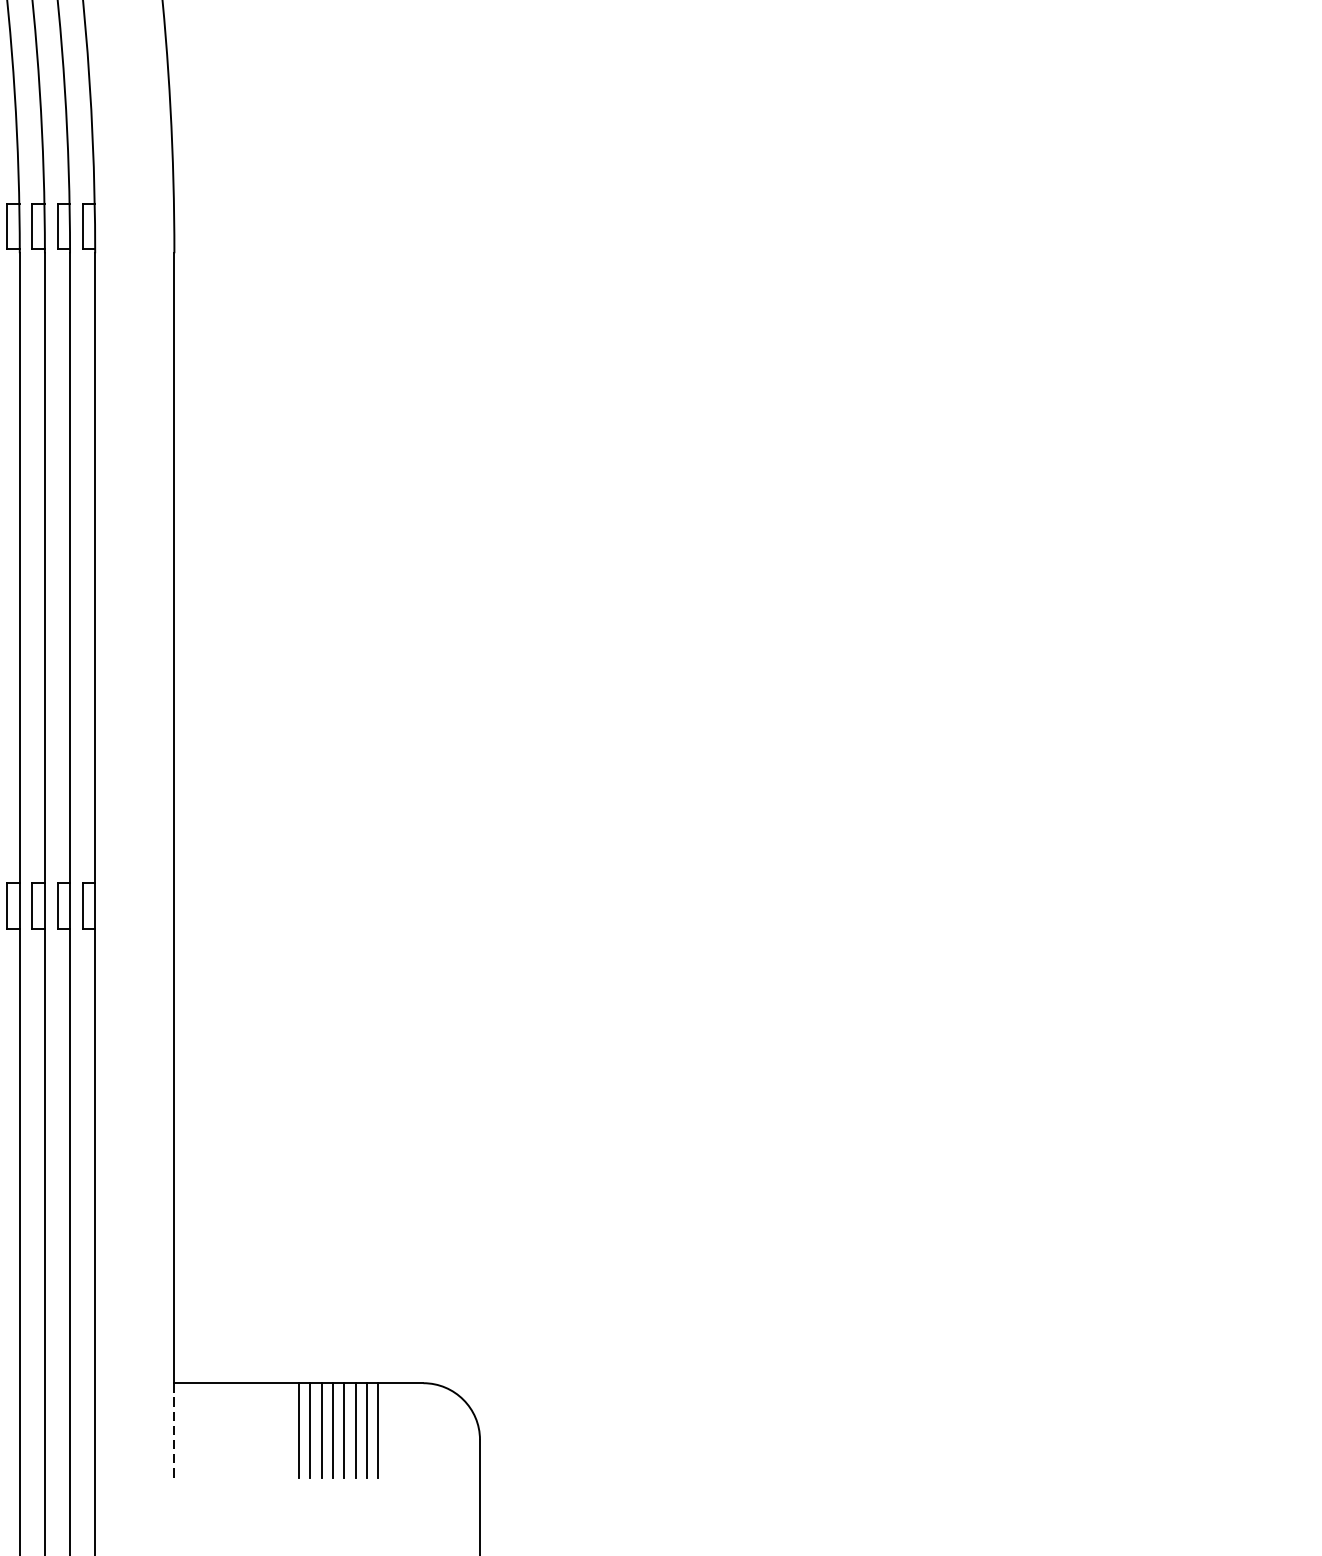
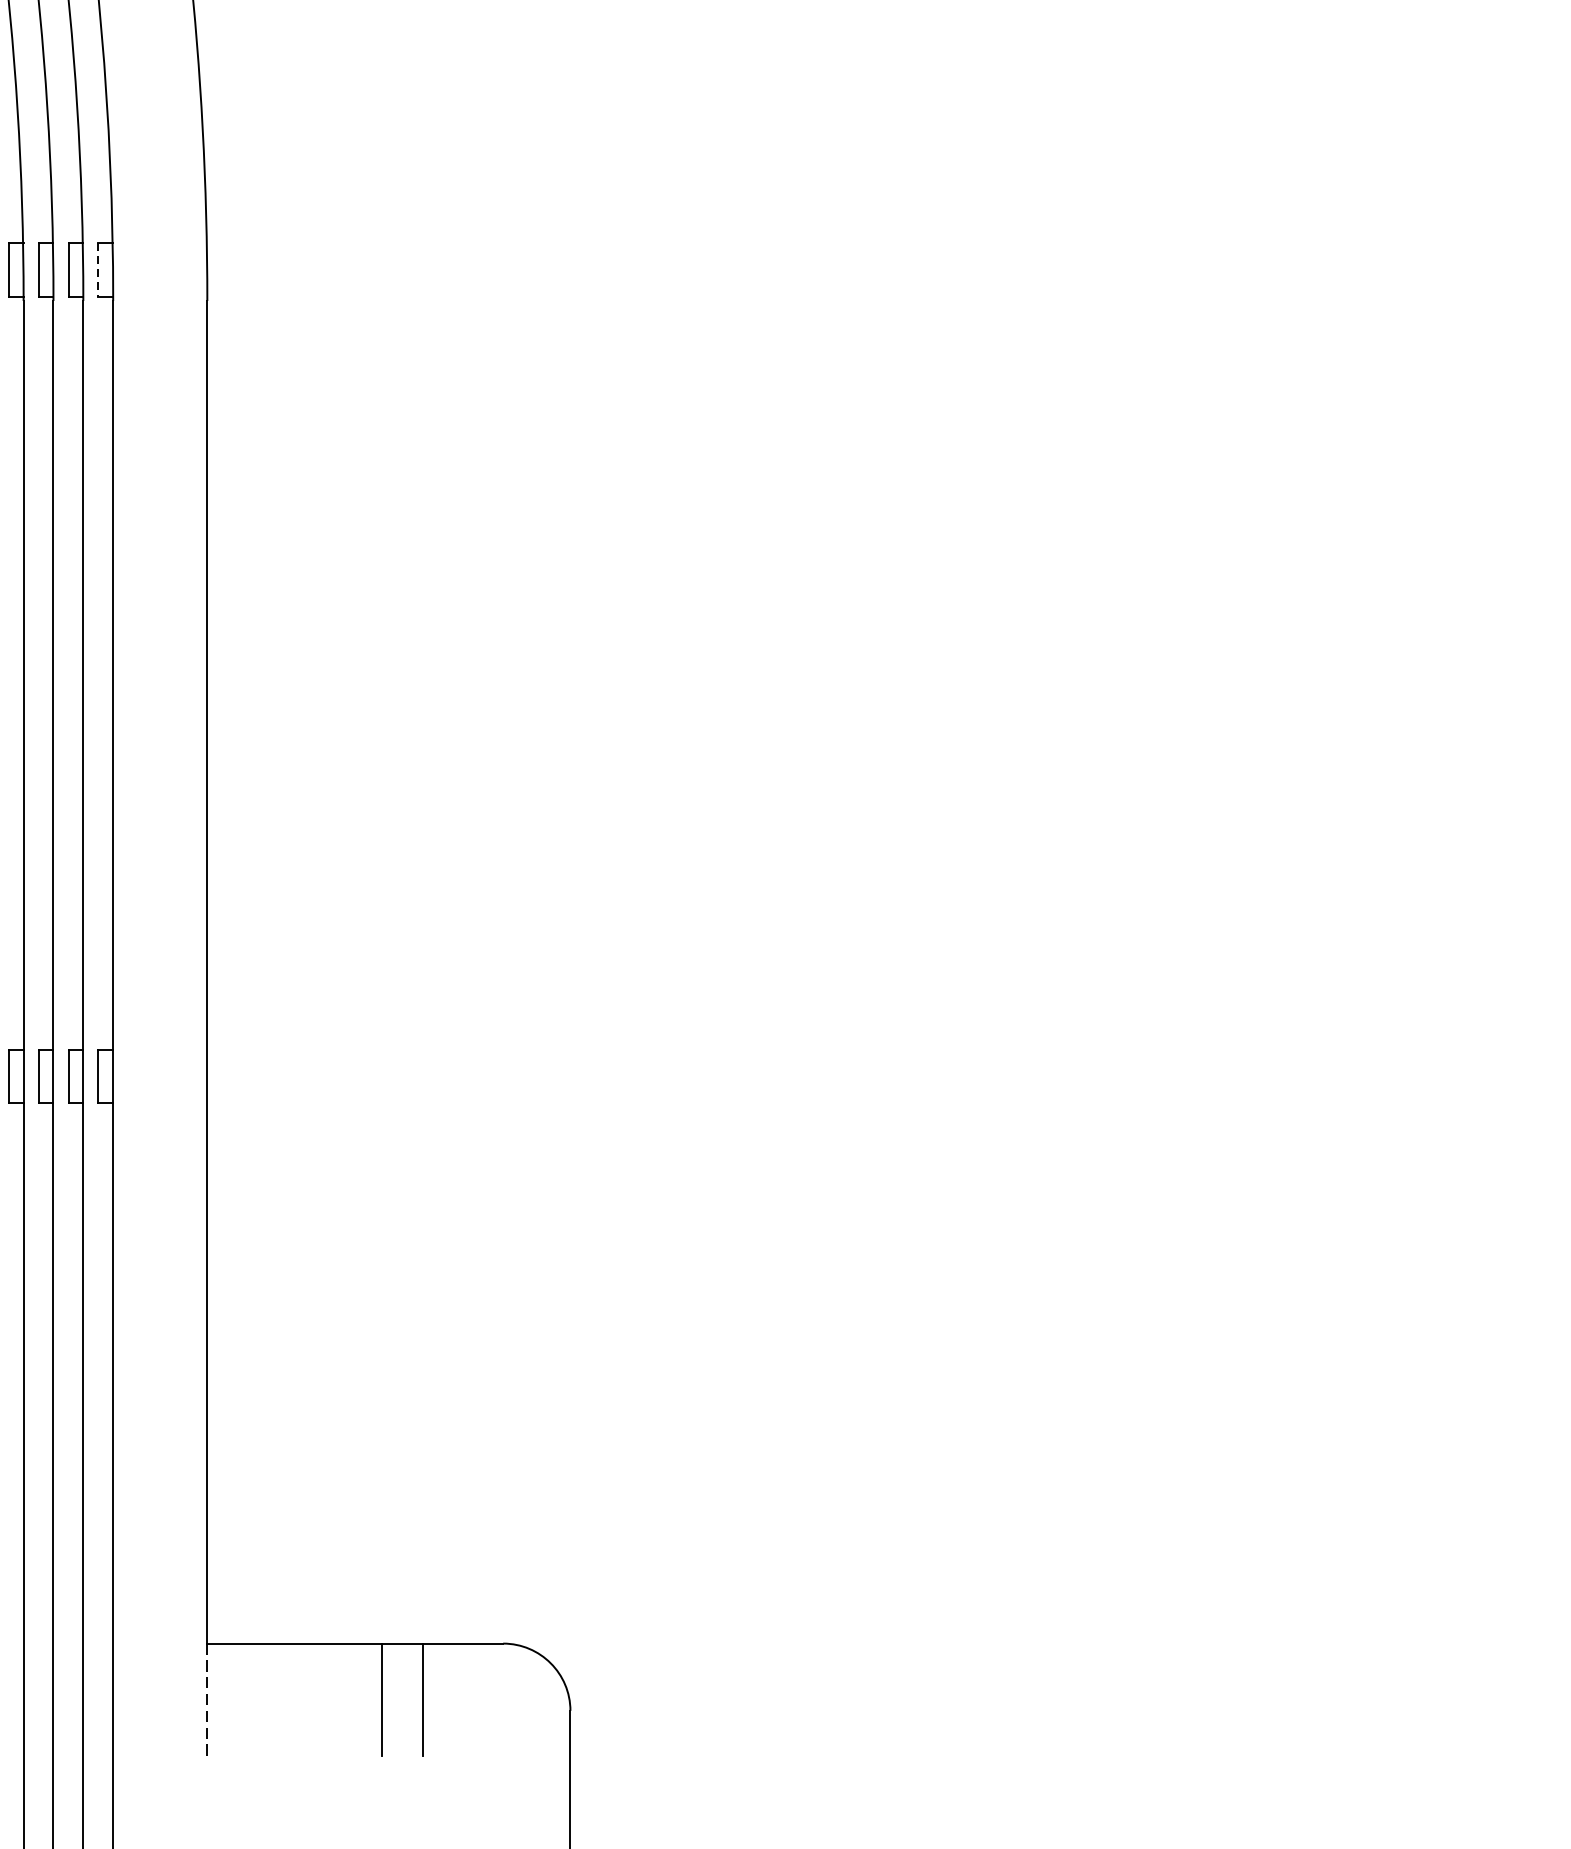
line: (82, 226) -> (98, 269), solid -> dashed
line: (298, 1430) -> (354, 1699), removed
line: (310, 1430) -> (369, 1699), removed
line: (332, 1430) -> (395, 1699), removed
line: (344, 1430) -> (409, 1699), removed
line: (366, 1430) -> (435, 1699), removed
line: (378, 1430) -> (449, 1699), removed

